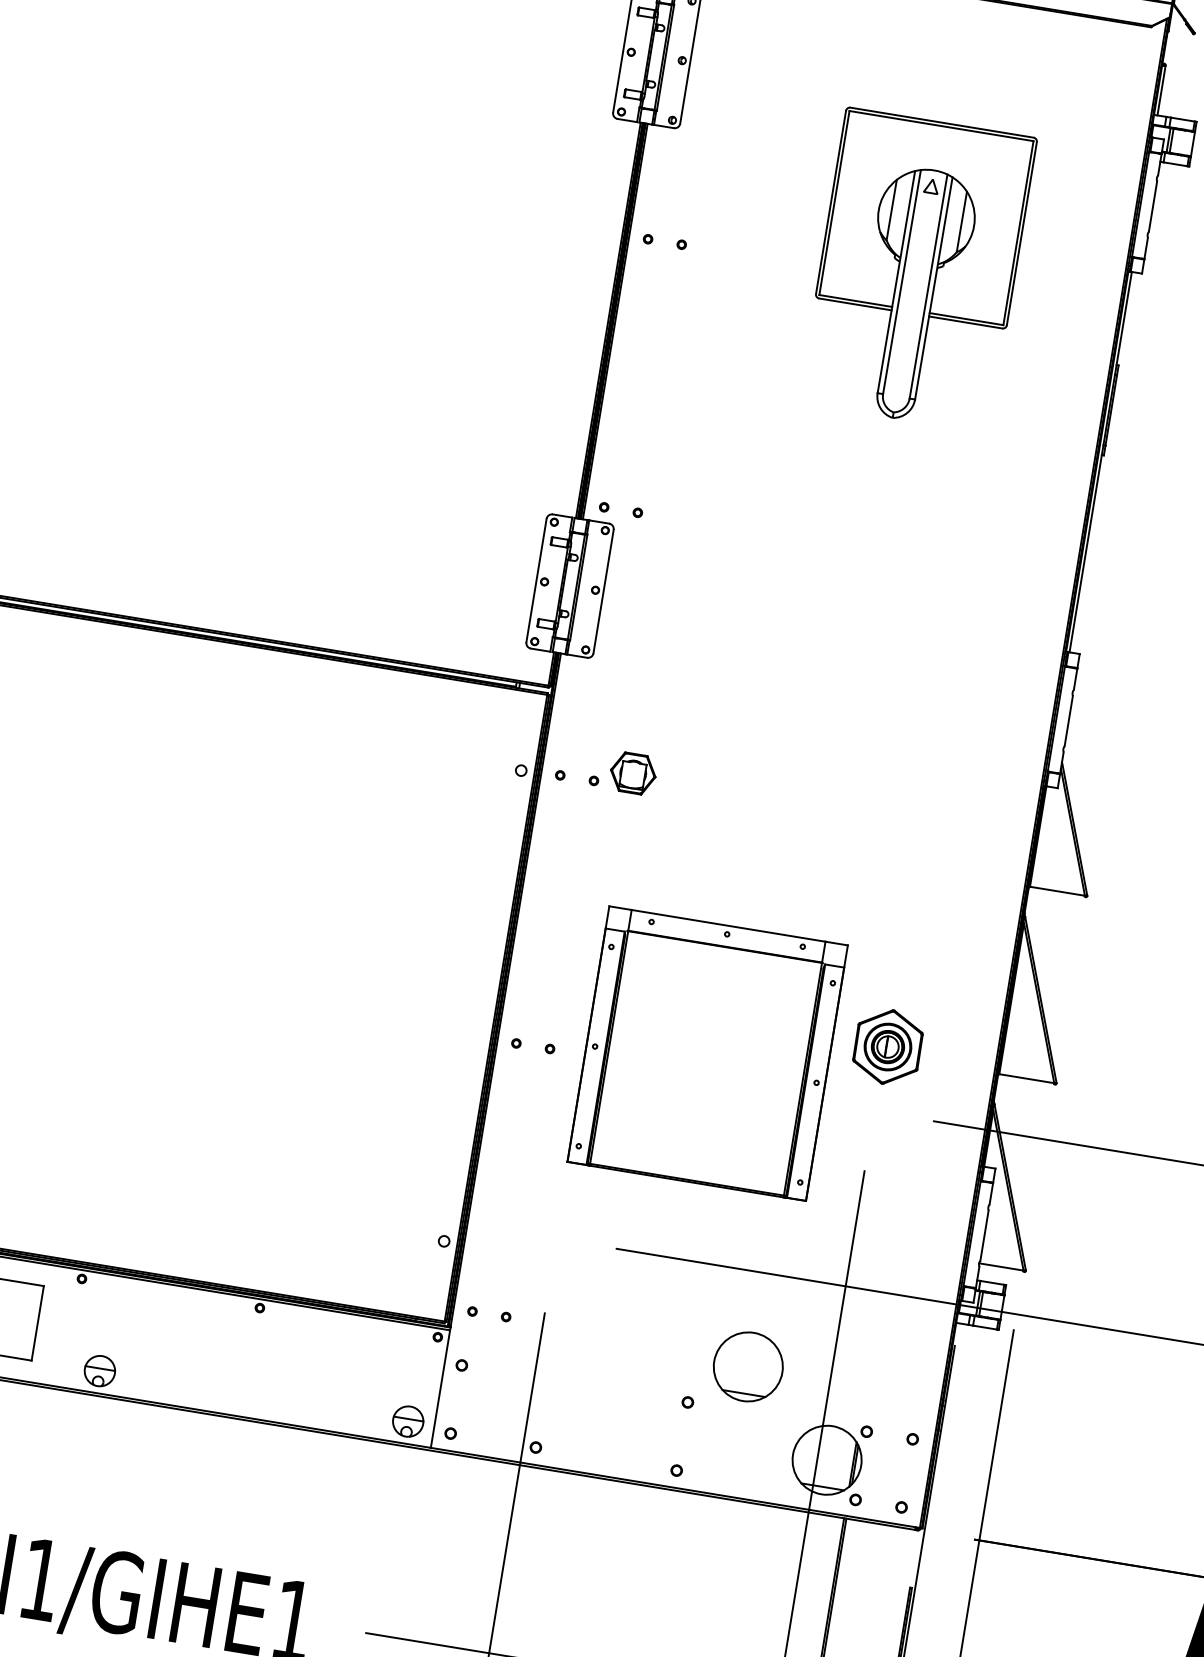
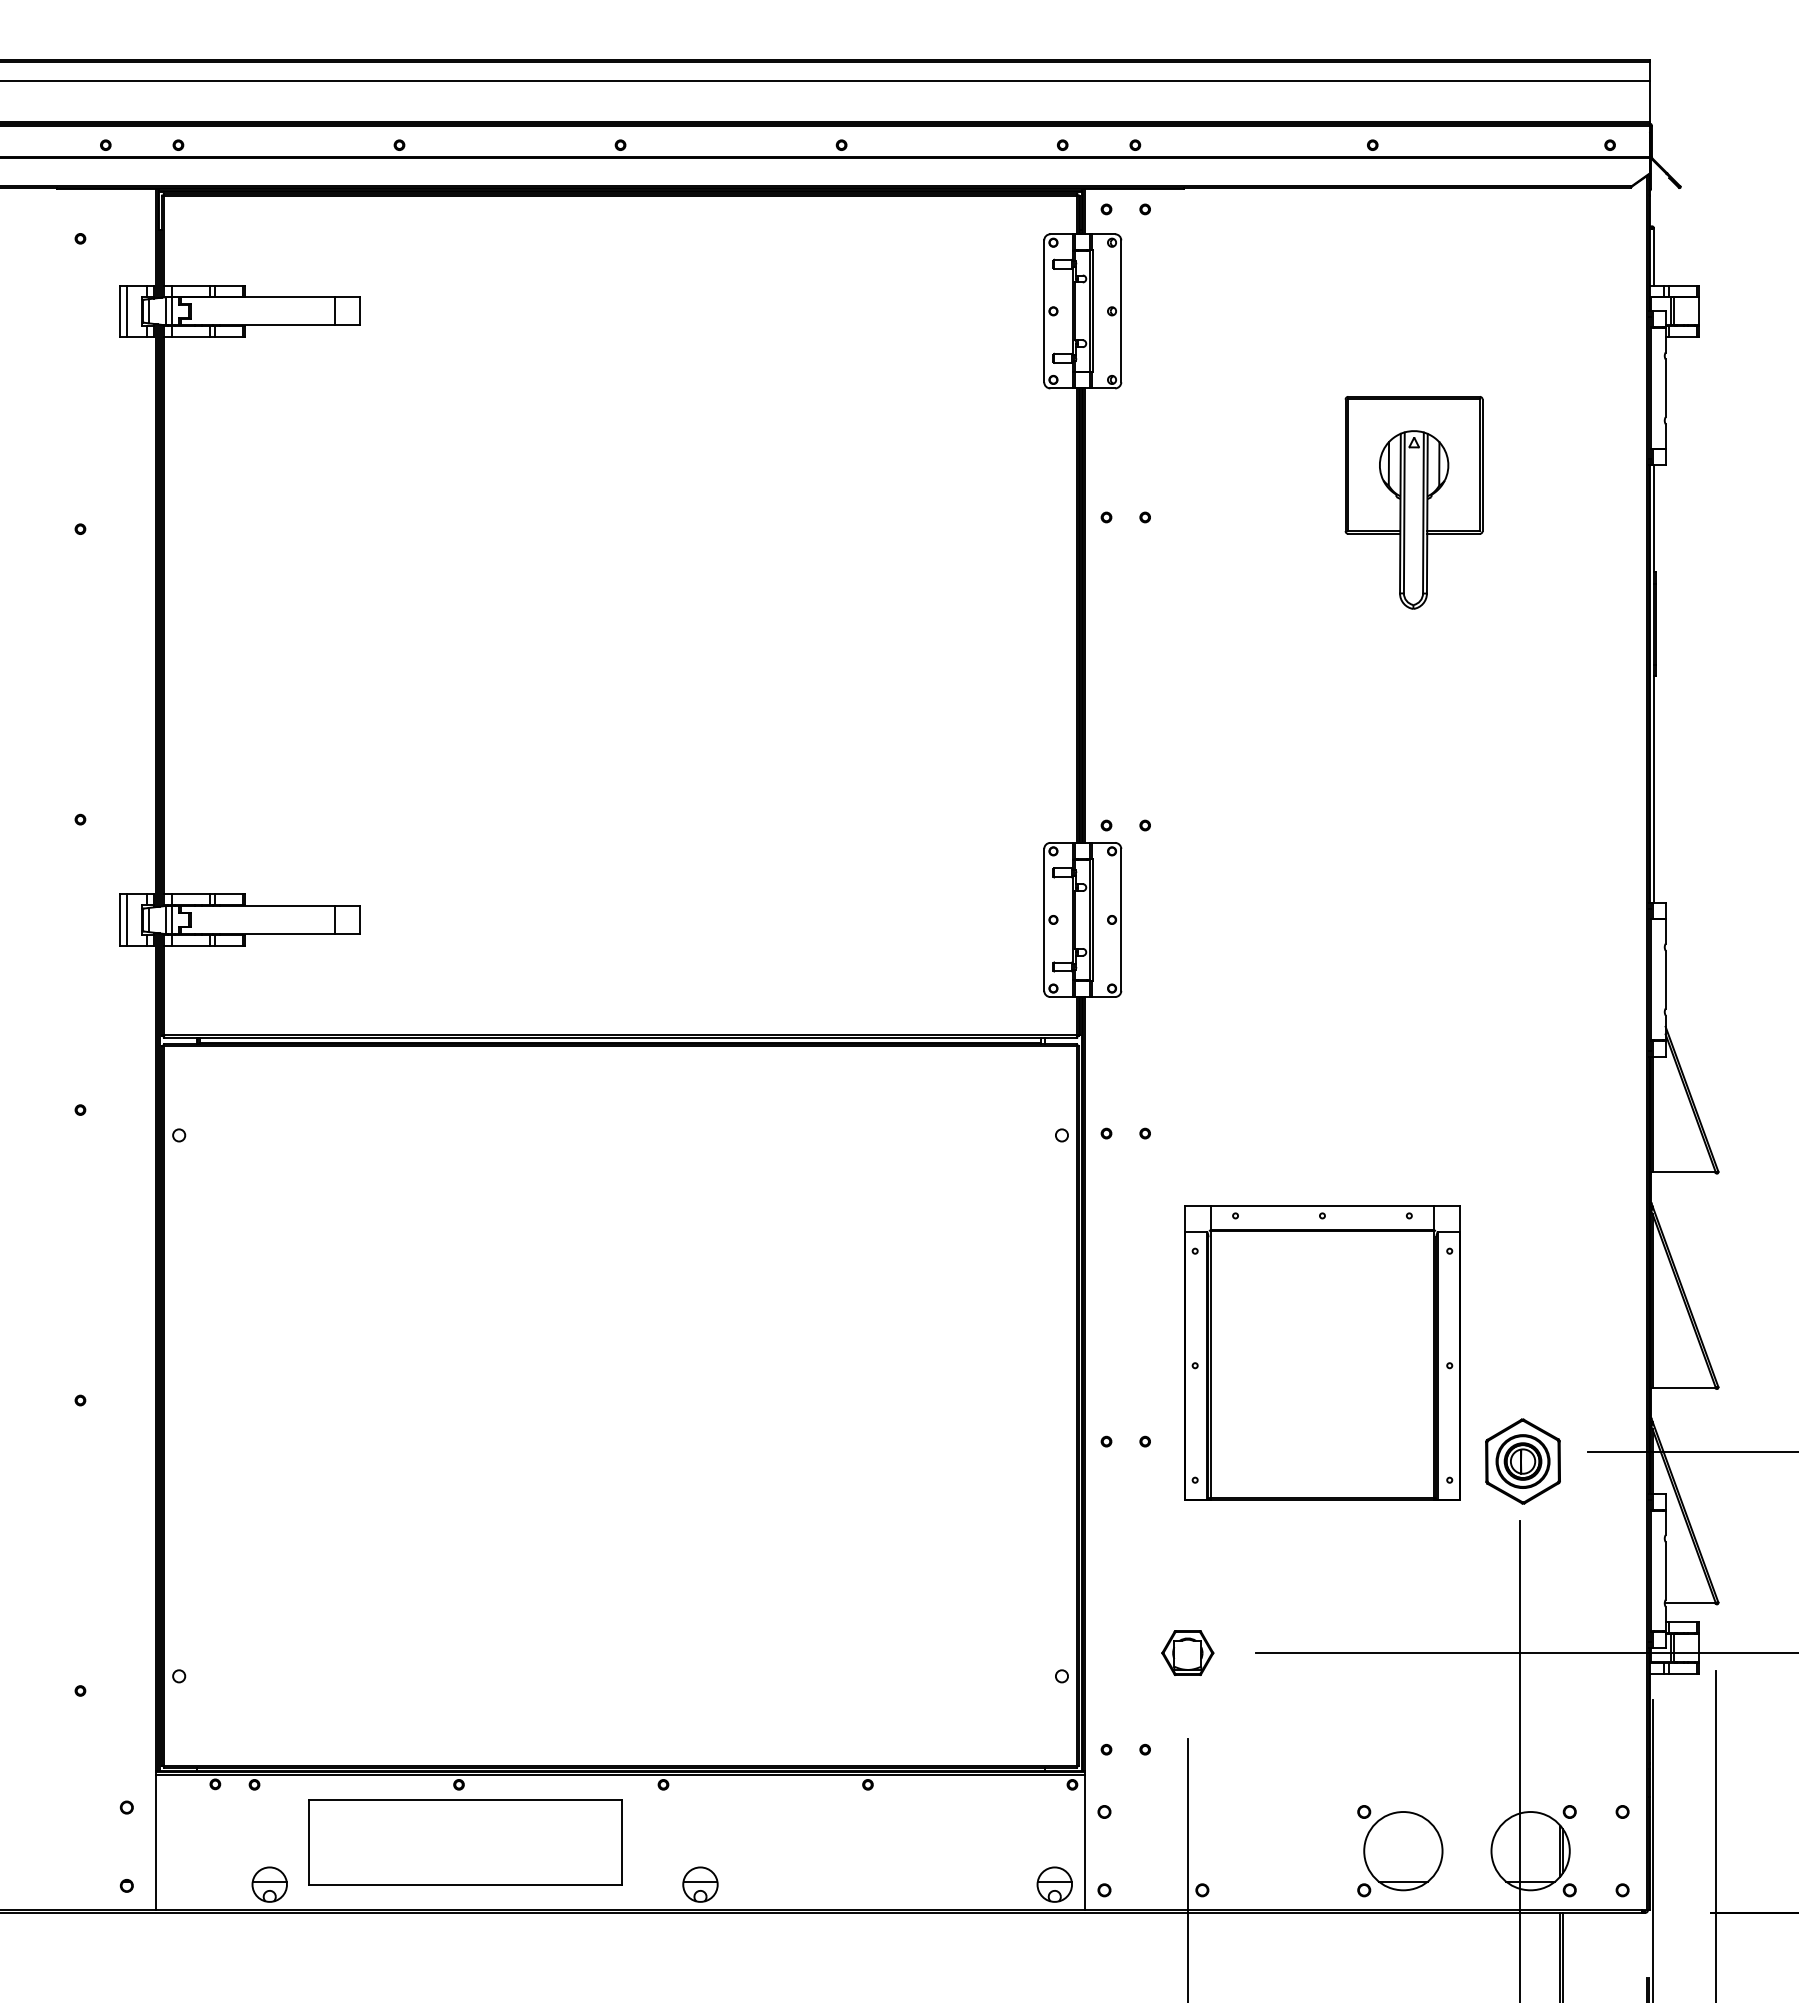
part: (917, 269) -> (1413, 502), size x0.62
part: (633, 772) -> (1187, 1652), moved
part: (887, 1046) -> (1522, 1461), moved
part: (707, 1053) -> (1322, 1352), moved
part: (748, 1367) -> (1403, 1851), moved

